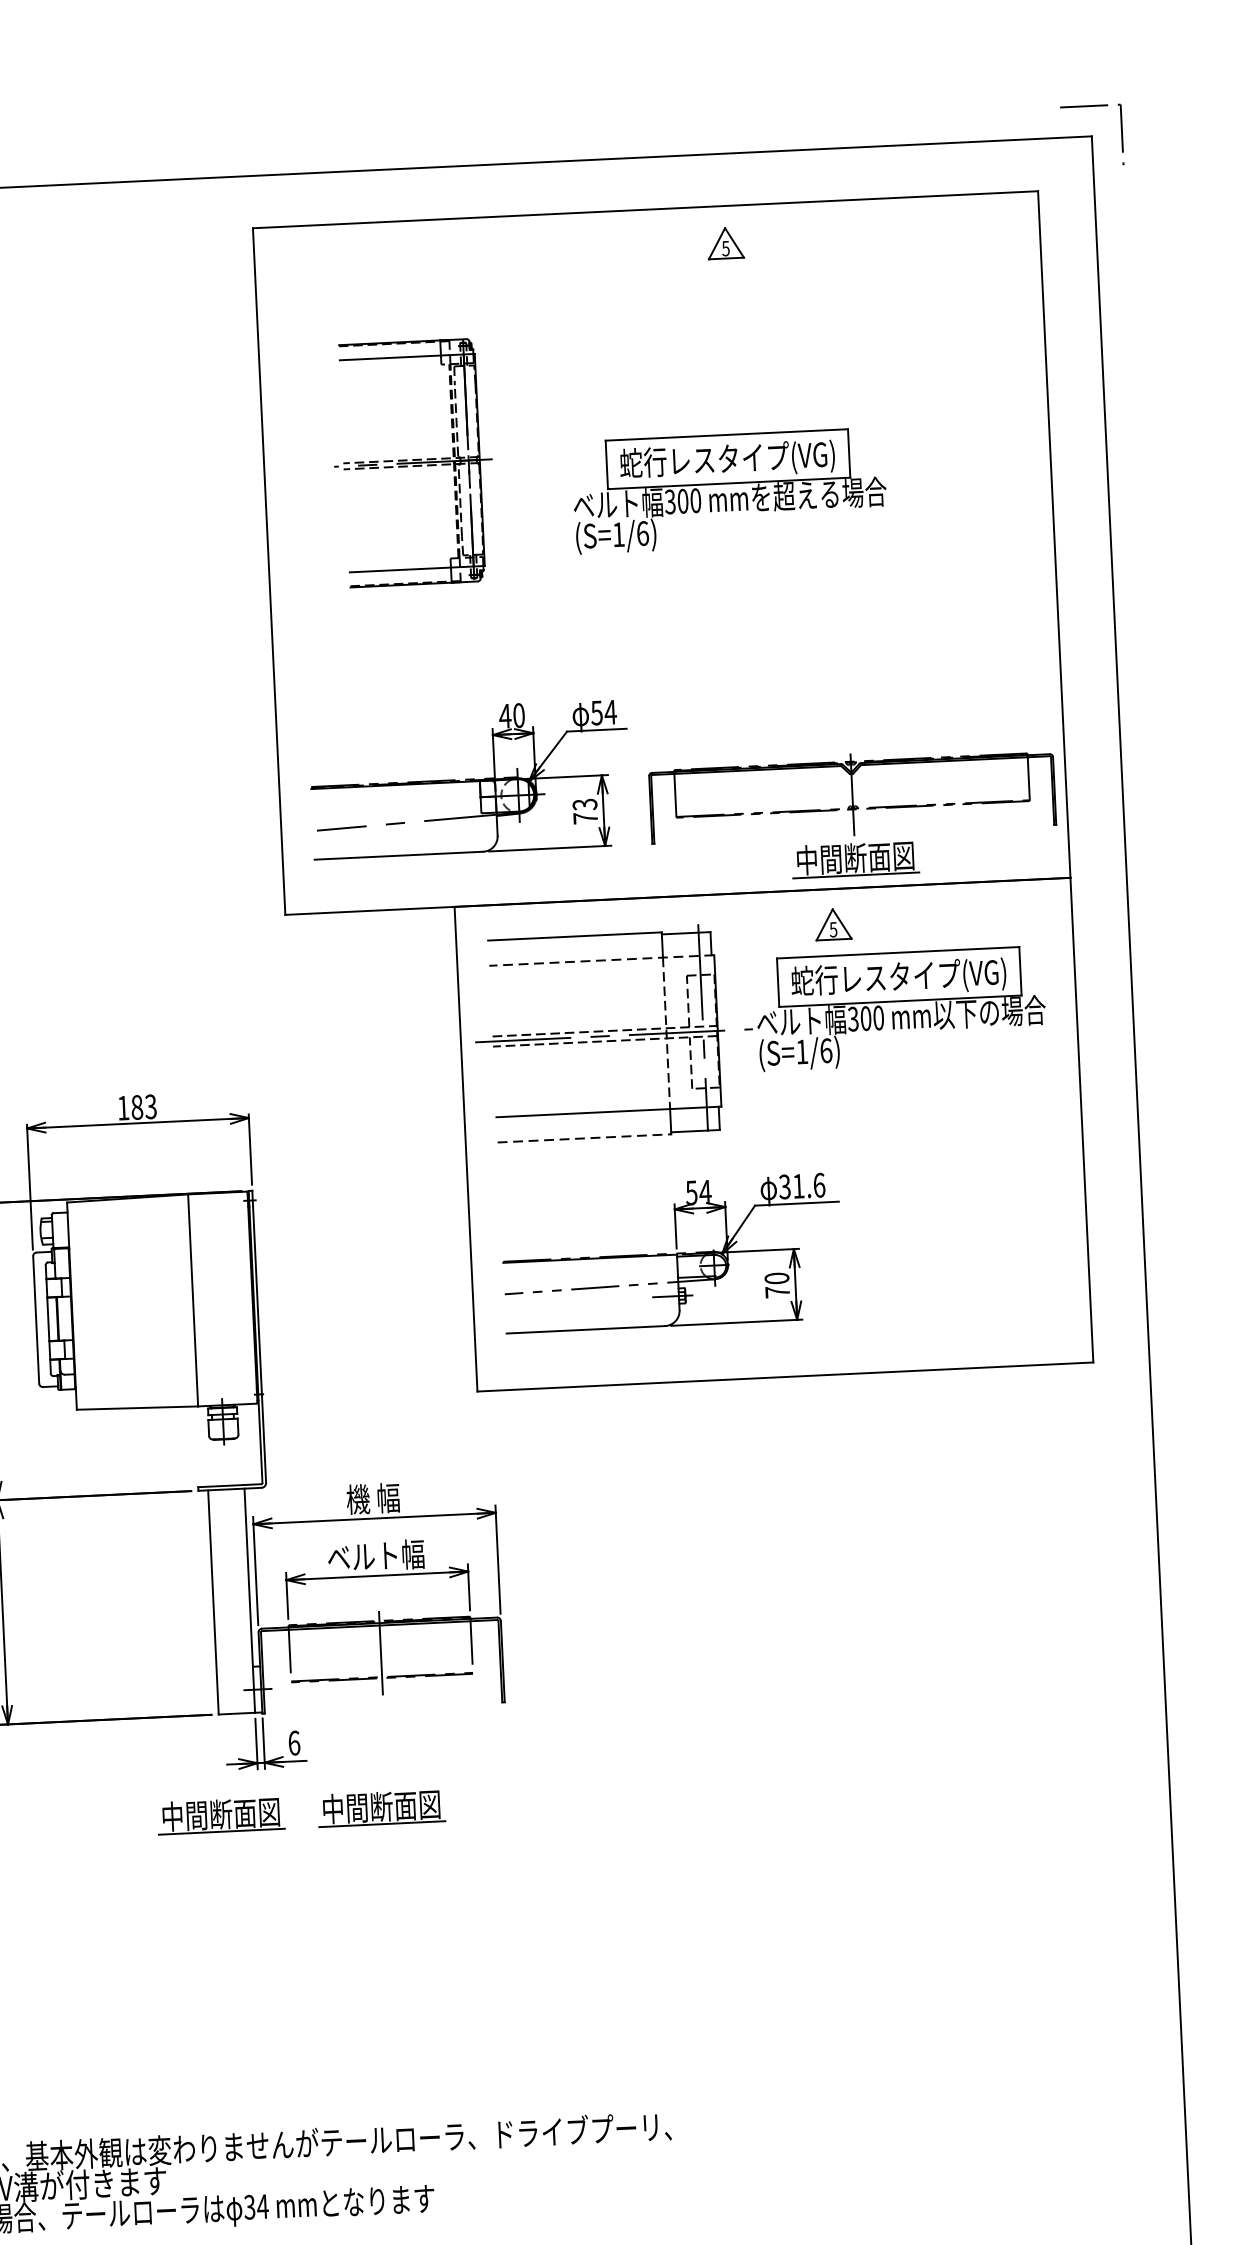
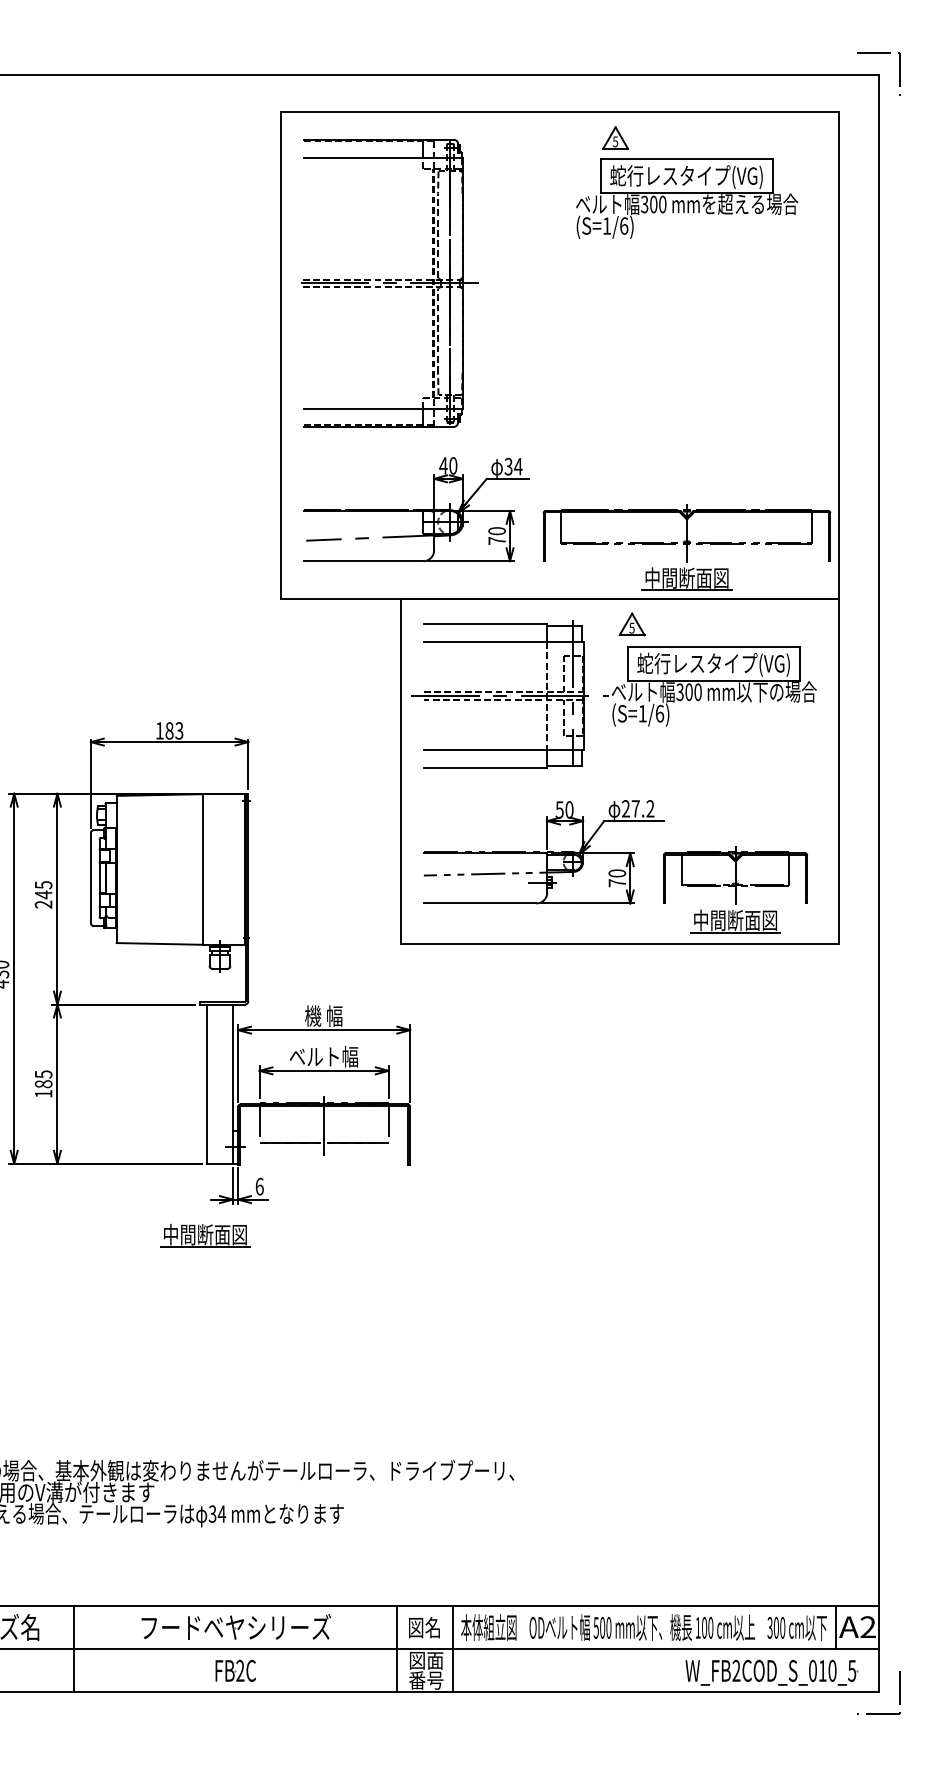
part: (417, 463) -> (389, 283), size x1.67
part: (730, 490) -> (687, 198), moved
text: (596, 711) -> (508, 465), 54 -> 34
text: (584, 805) -> (496, 531), 73 -> 70
part: (832, 924) -> (631, 624), moved
line: (601, 960) -> (503, 642), dashed -> solid
line: (584, 1138) -> (485, 767), dashed -> solid
text: (801, 1185) -> (637, 808), 31.6 -> 27.2
text: (705, 1191) -> (569, 809), 54 -> 50
part: (944, 1293) -> (735, 889), added
part: (381, 1807) -> (319, 1235), removed

